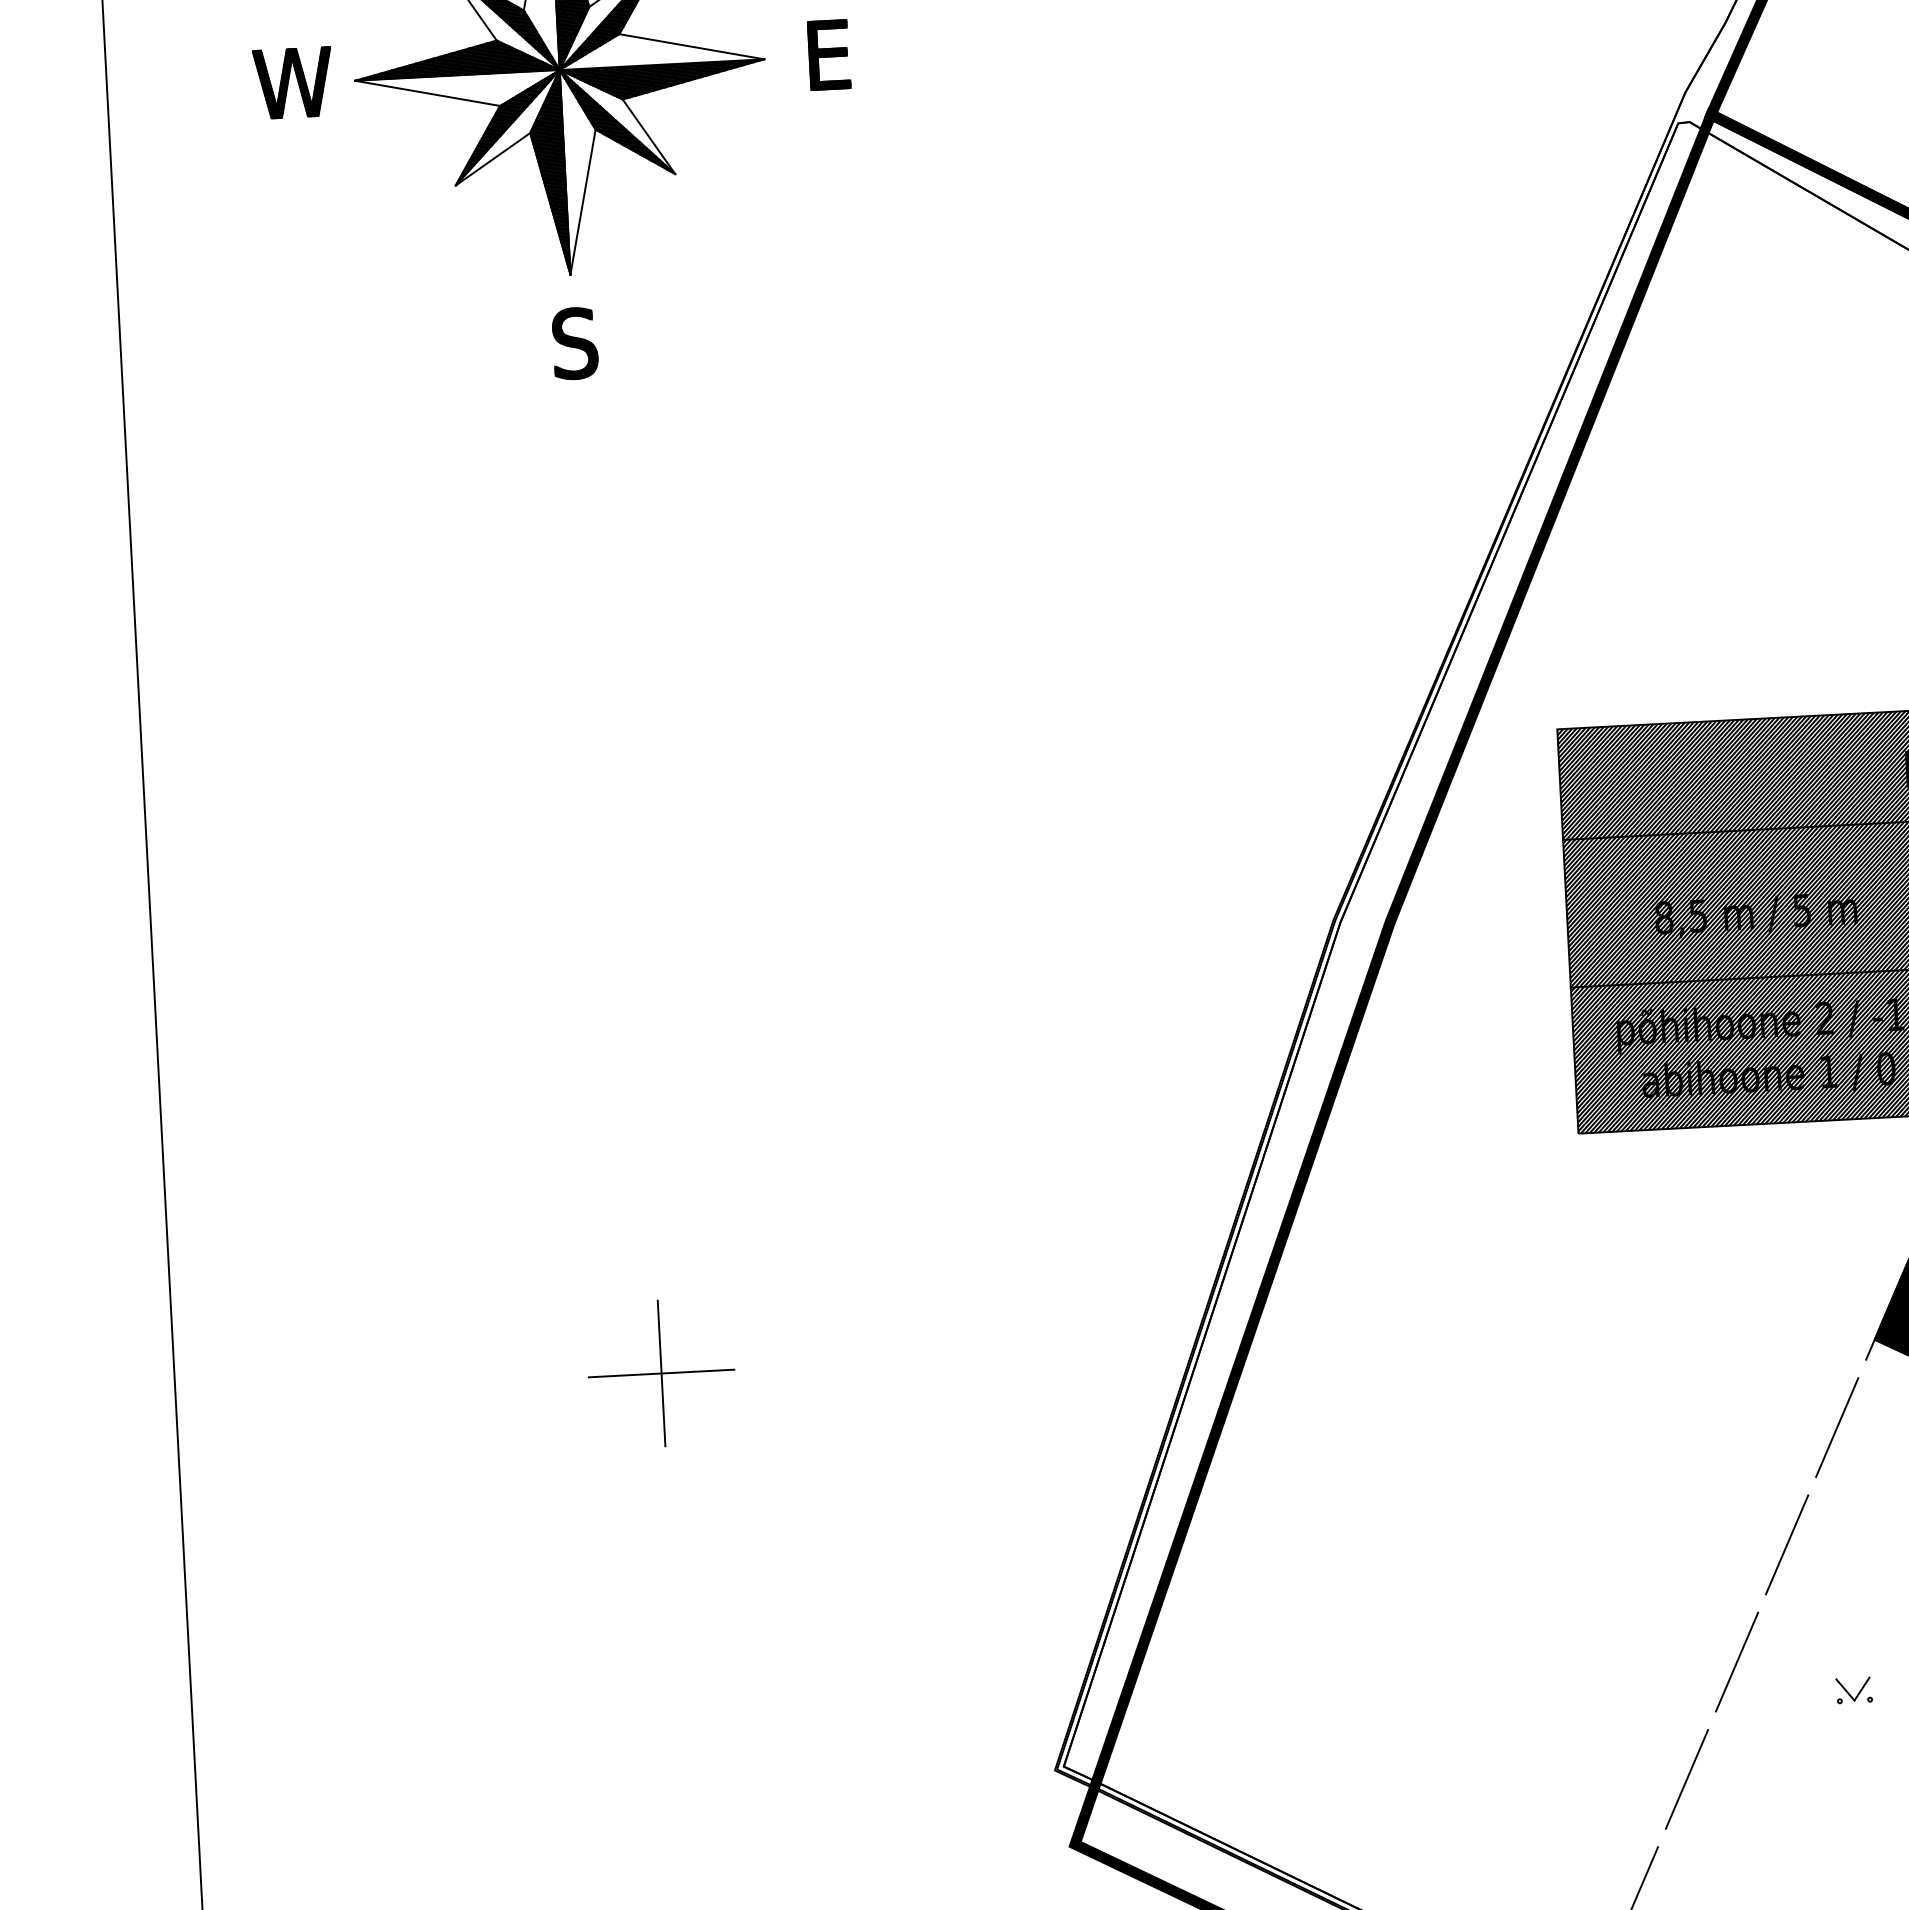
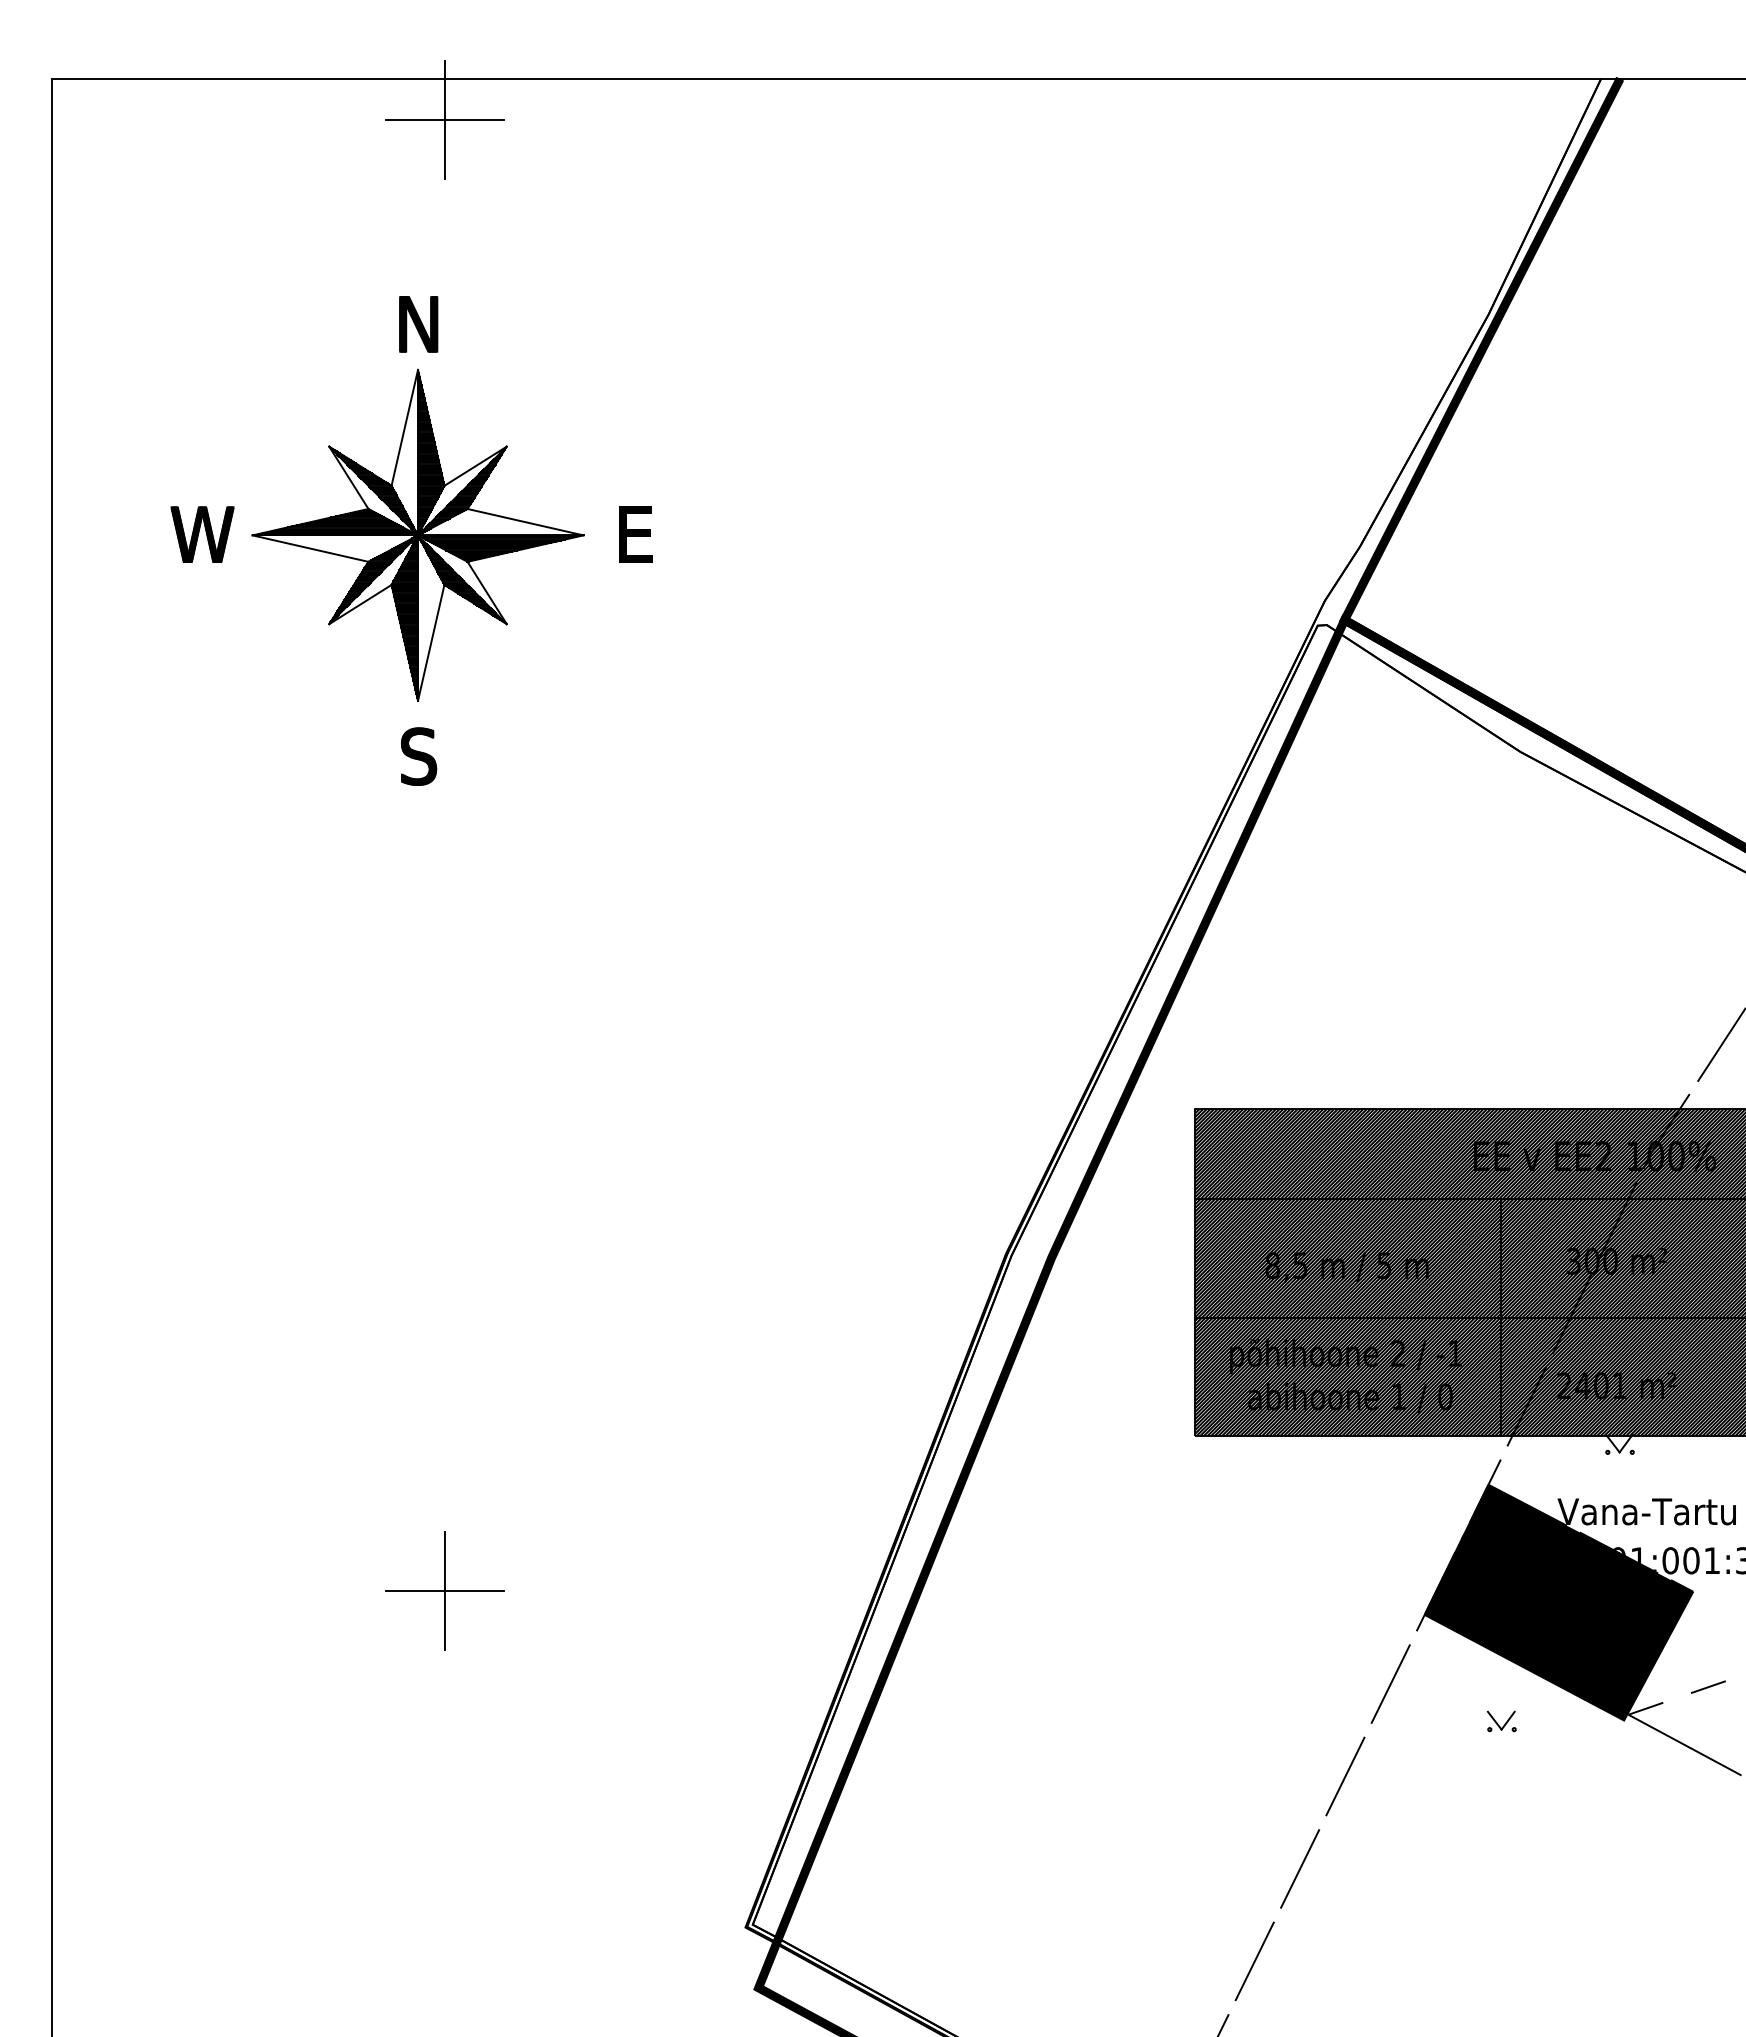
part: (1854, 1690) -> (1393, 1896), removed

